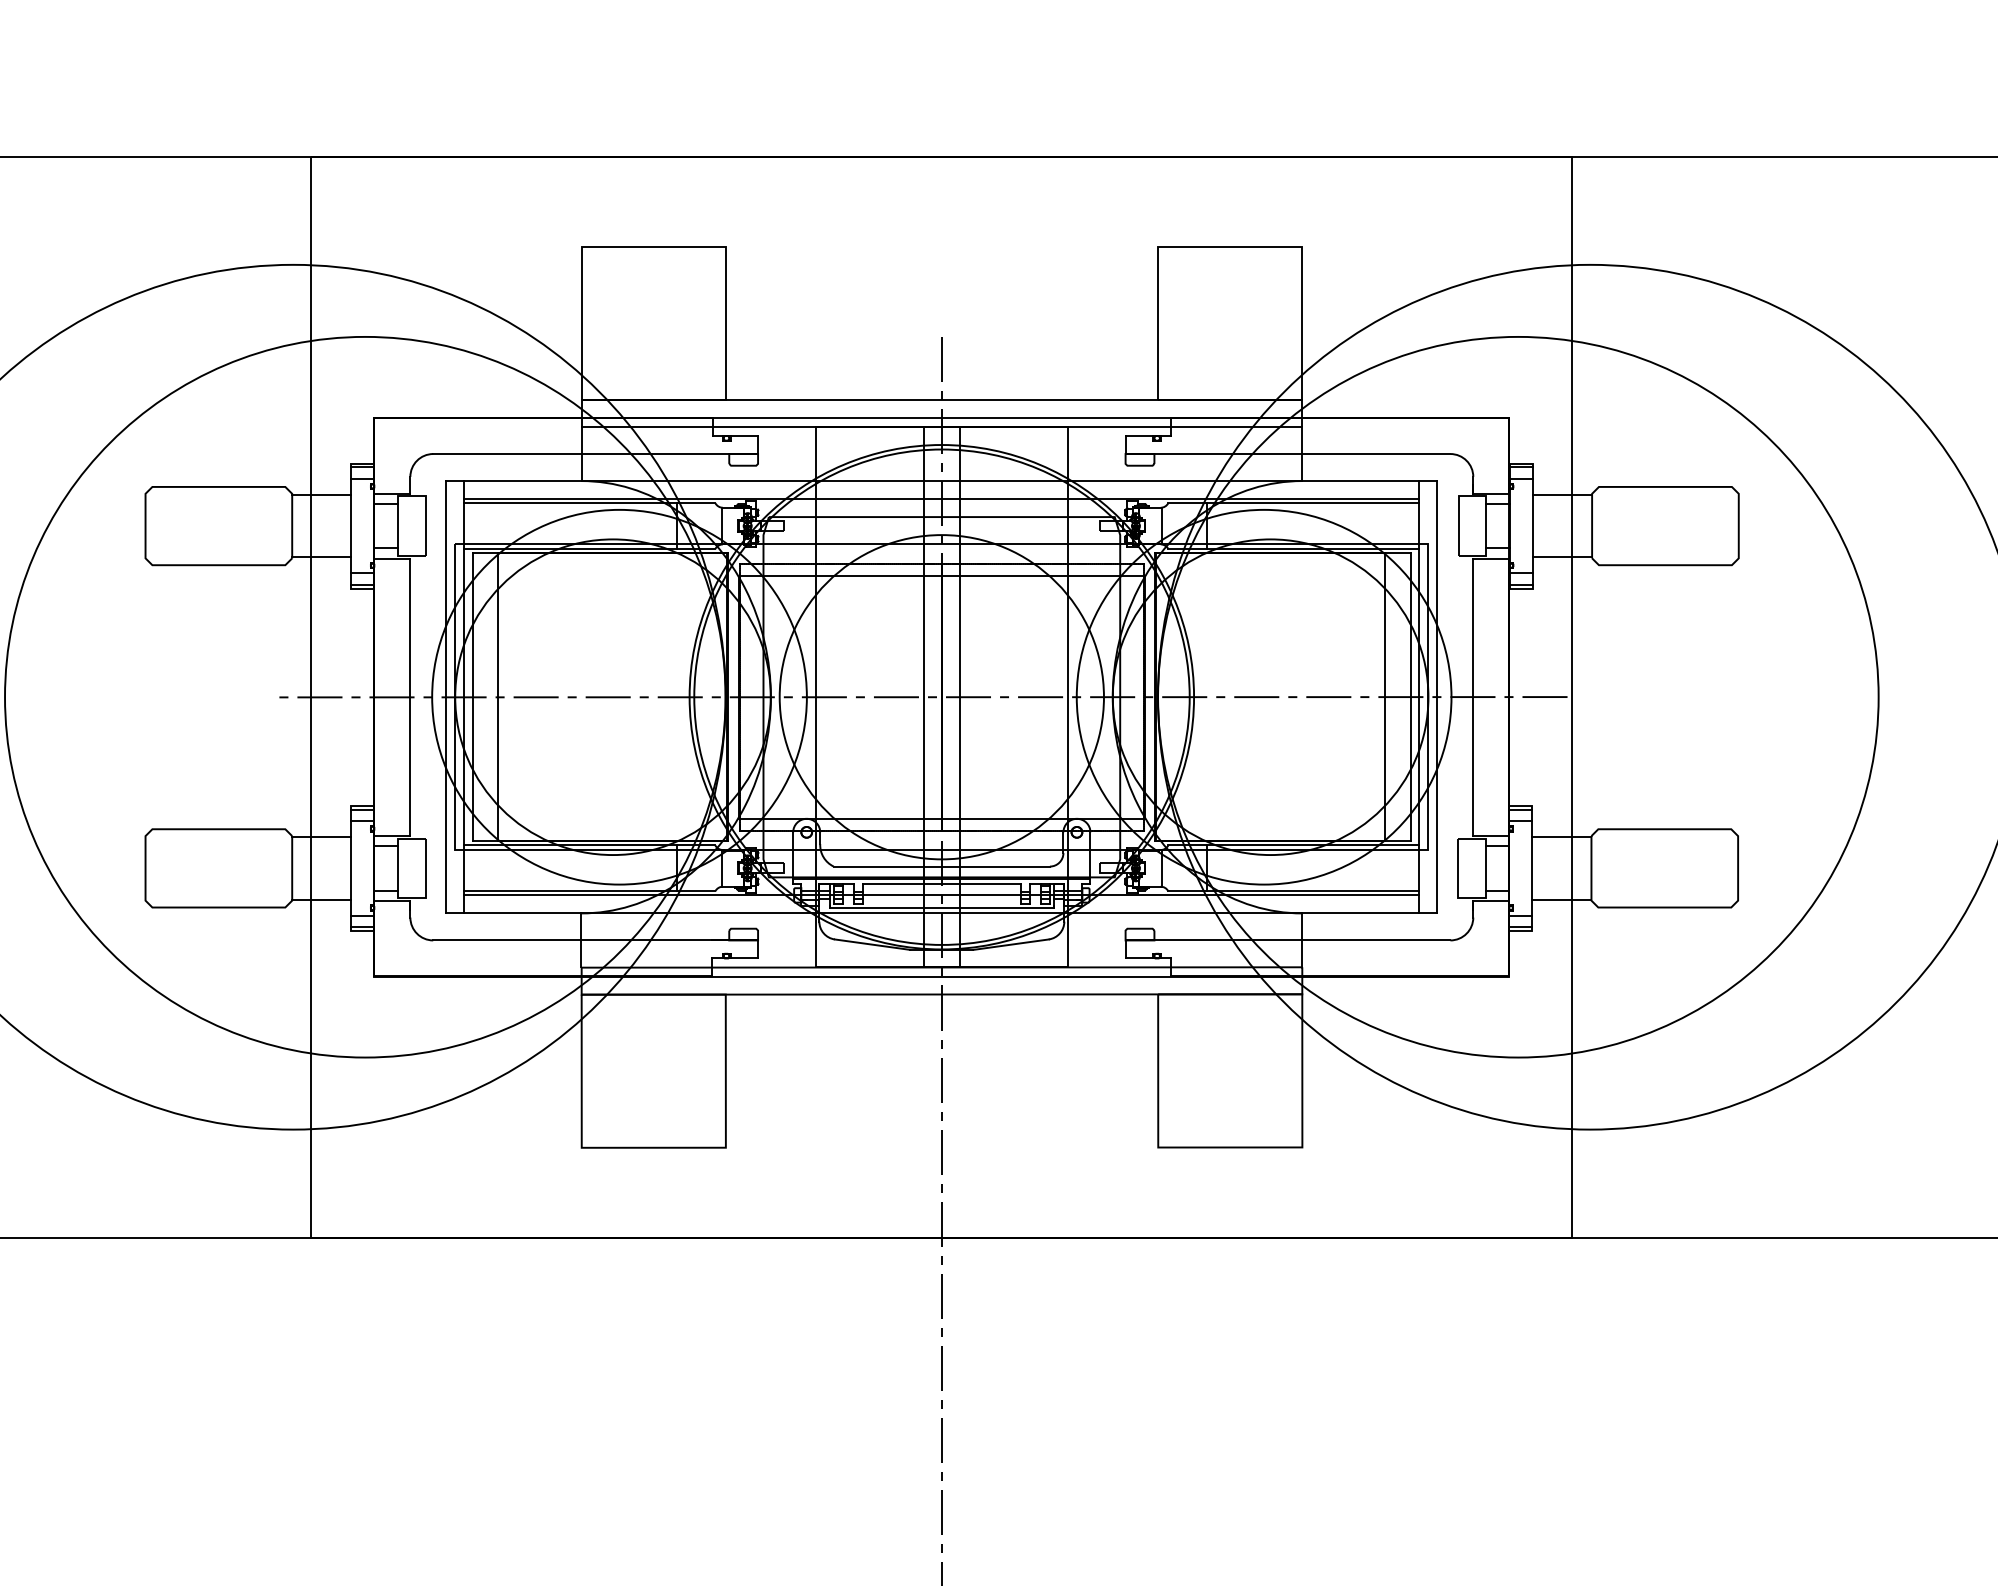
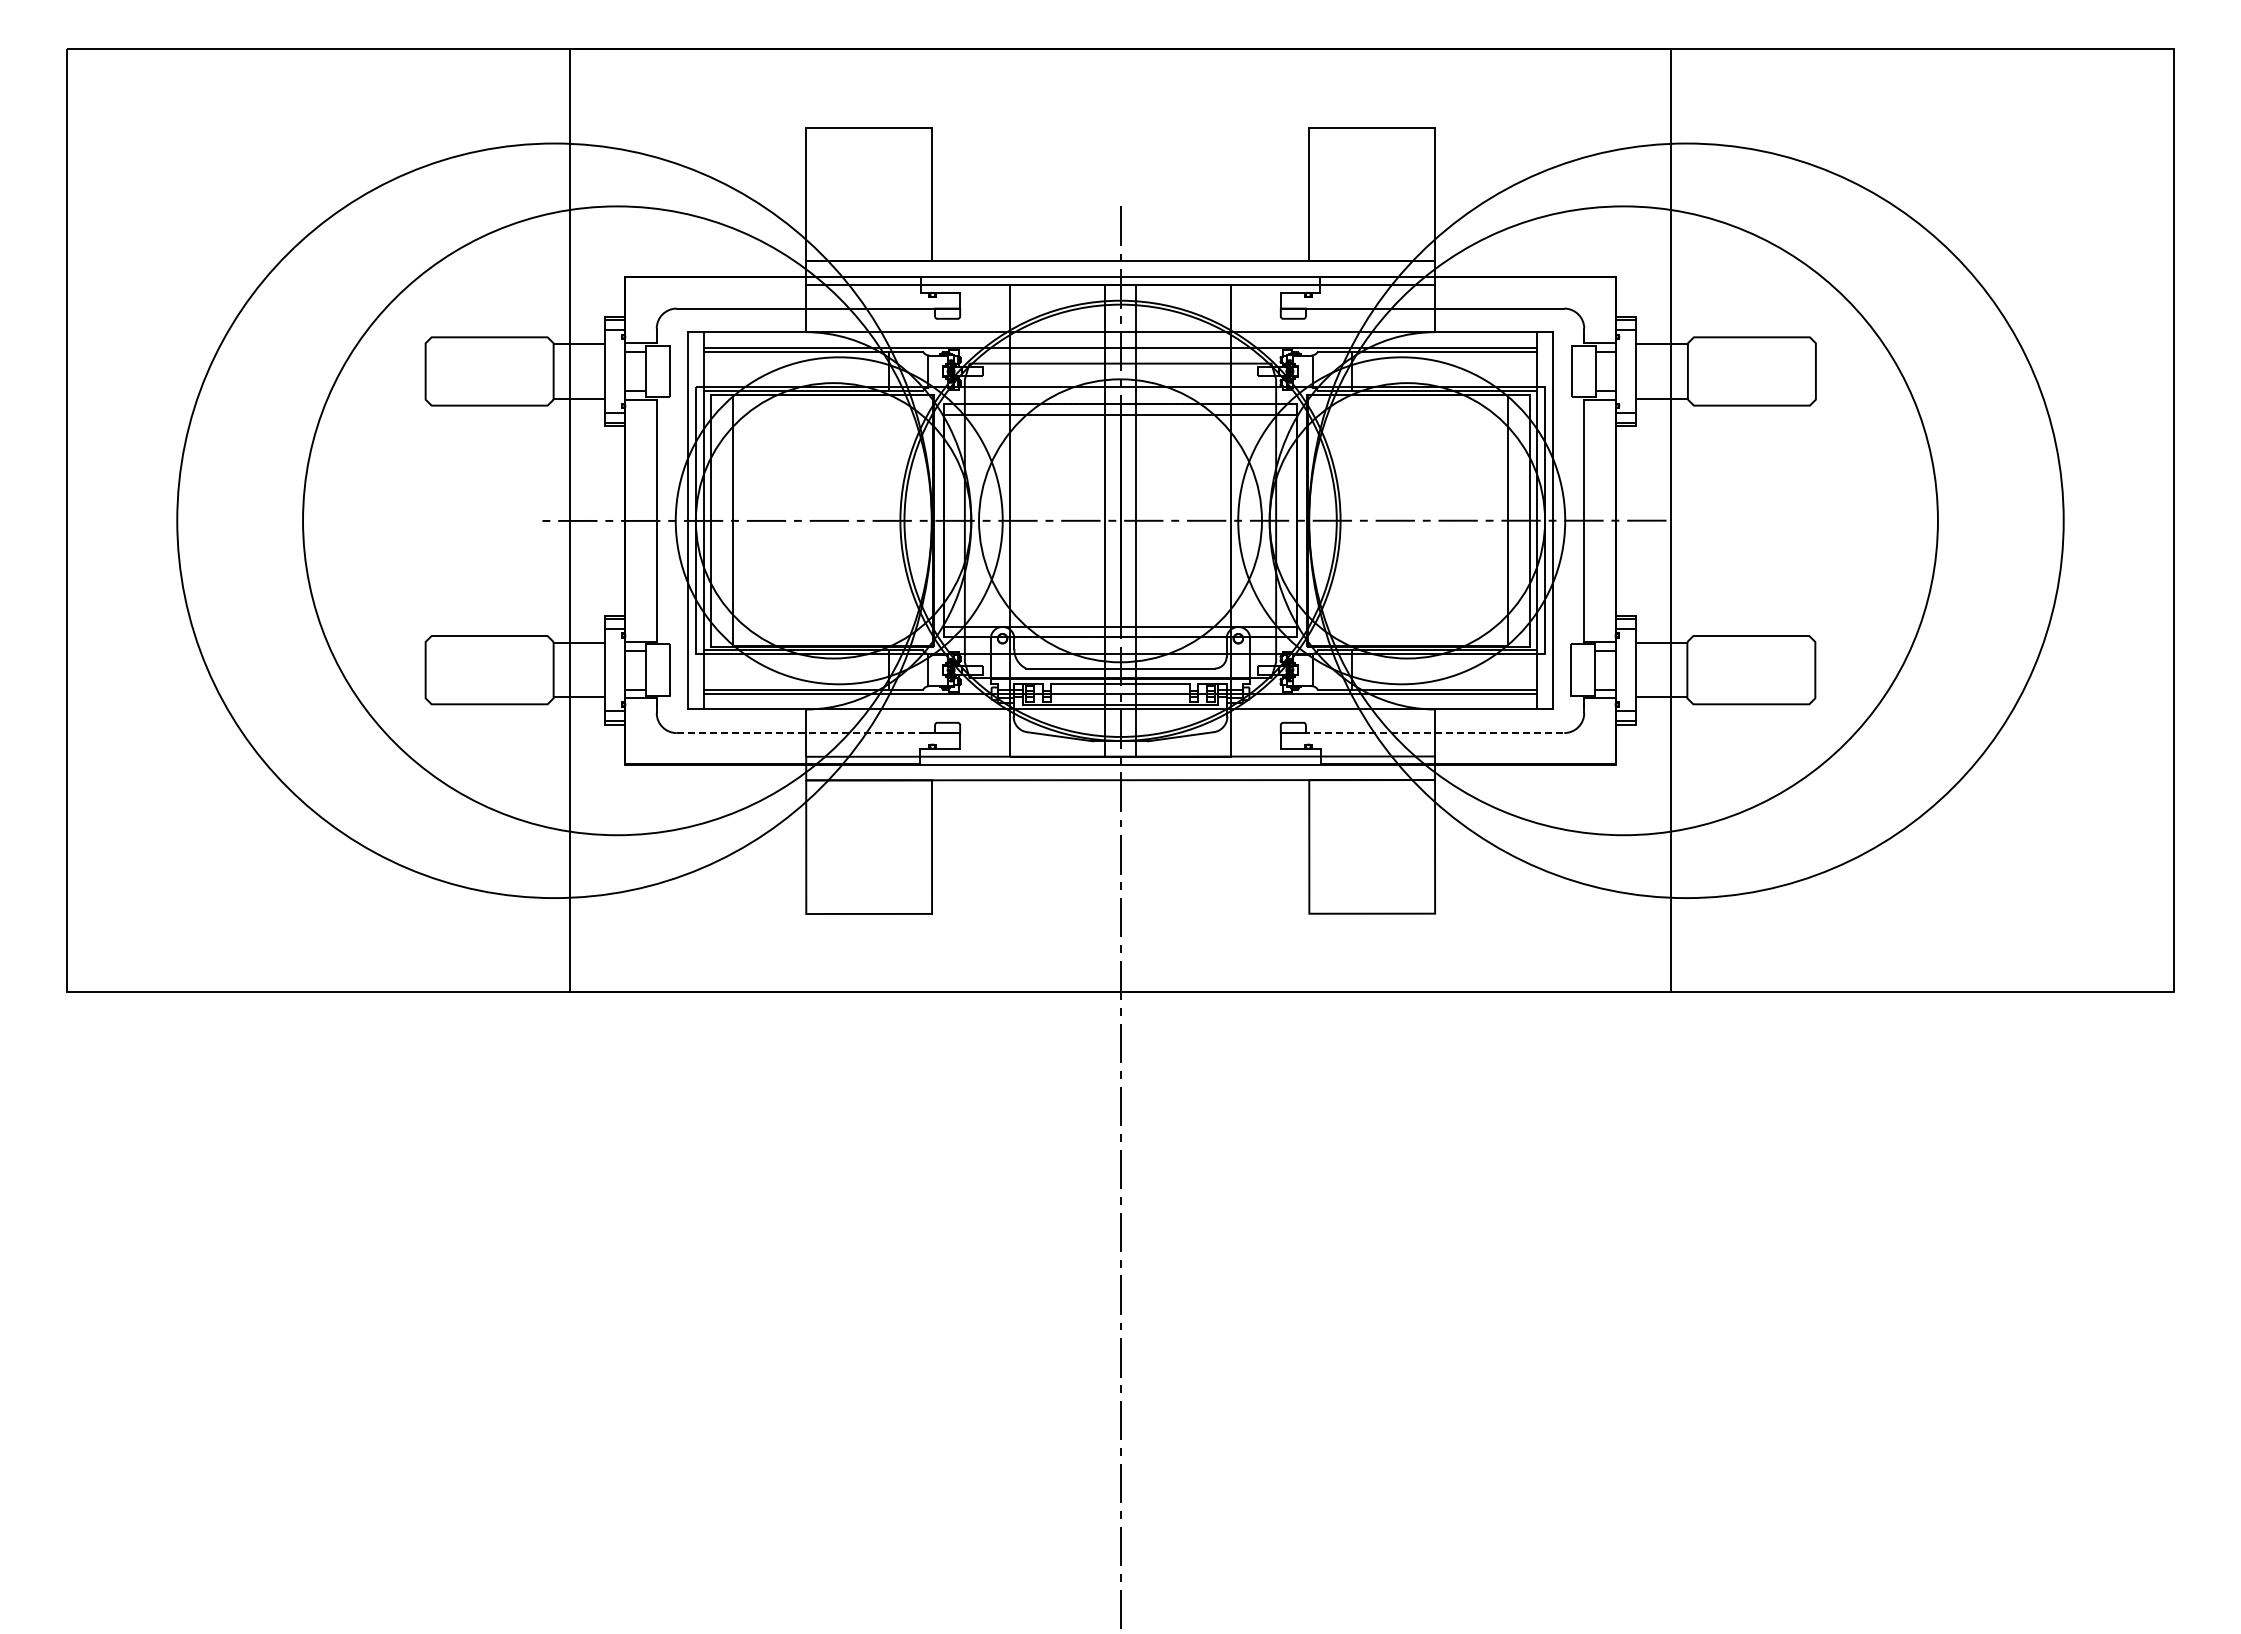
line: (595, 940) -> (818, 733), solid -> dashed
line: (1287, 940) -> (1422, 733), solid -> dashed

